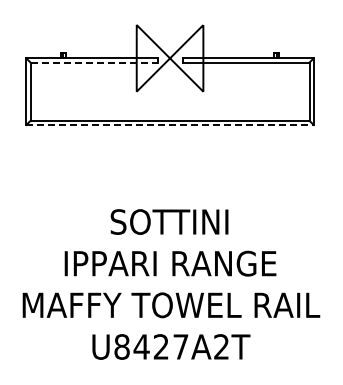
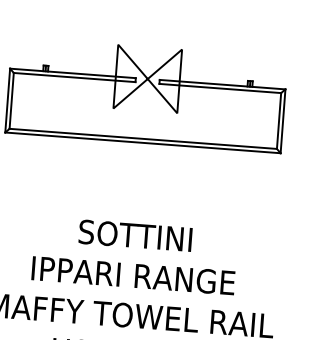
line: (94, 62) -> (75, 77), dashed -> solid
line: (170, 125) -> (143, 143), dashed -> solid

